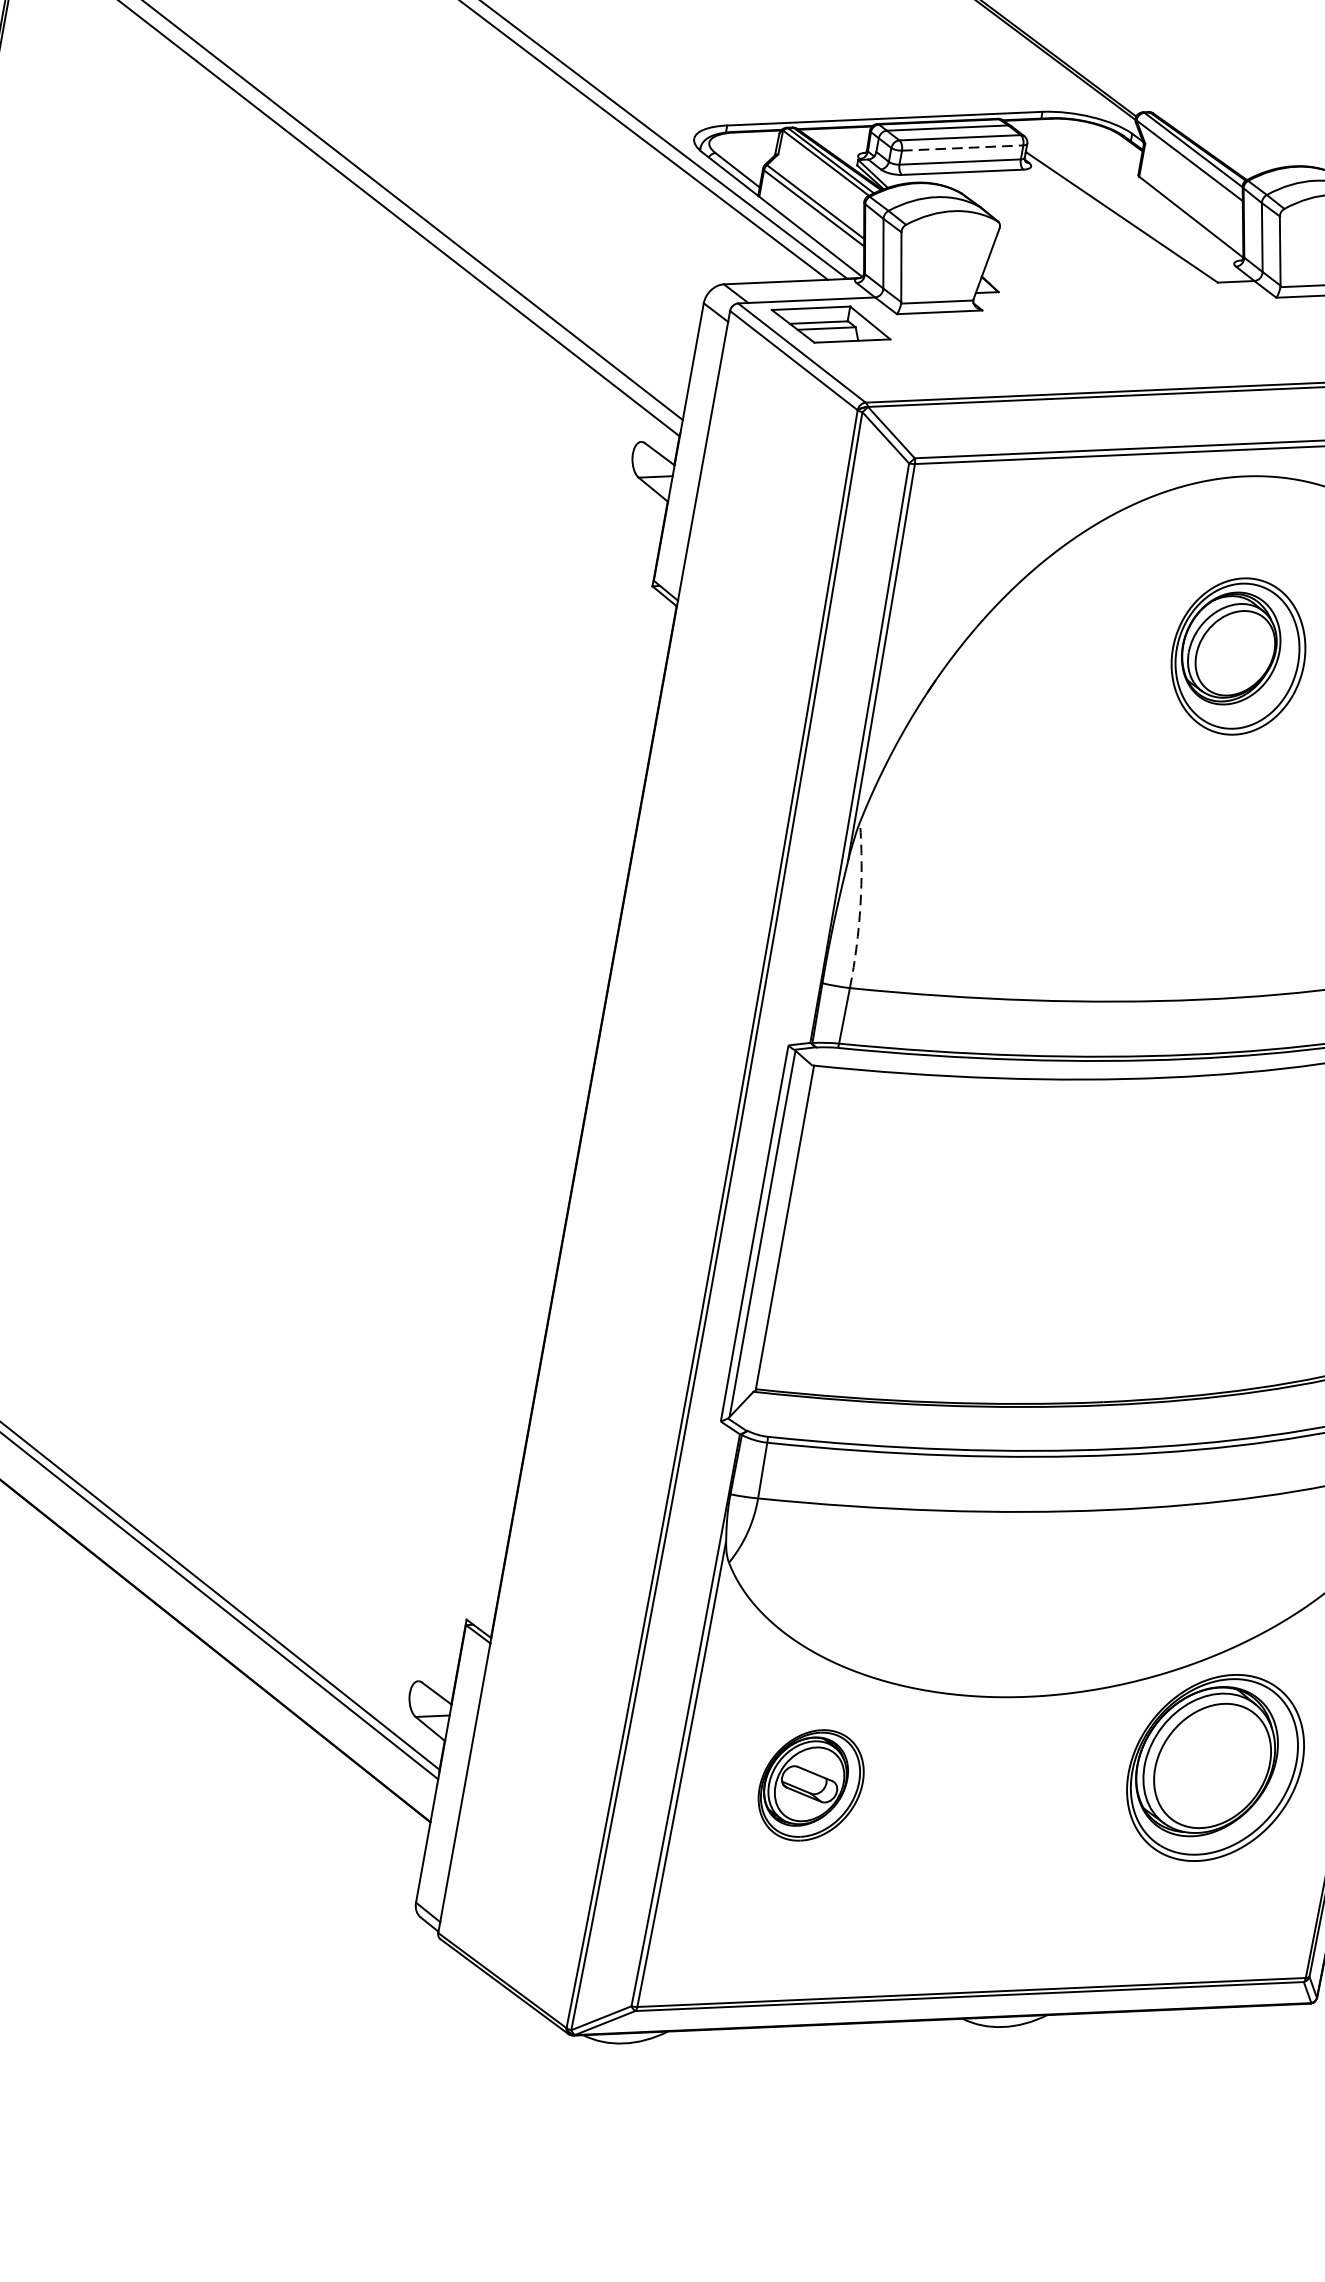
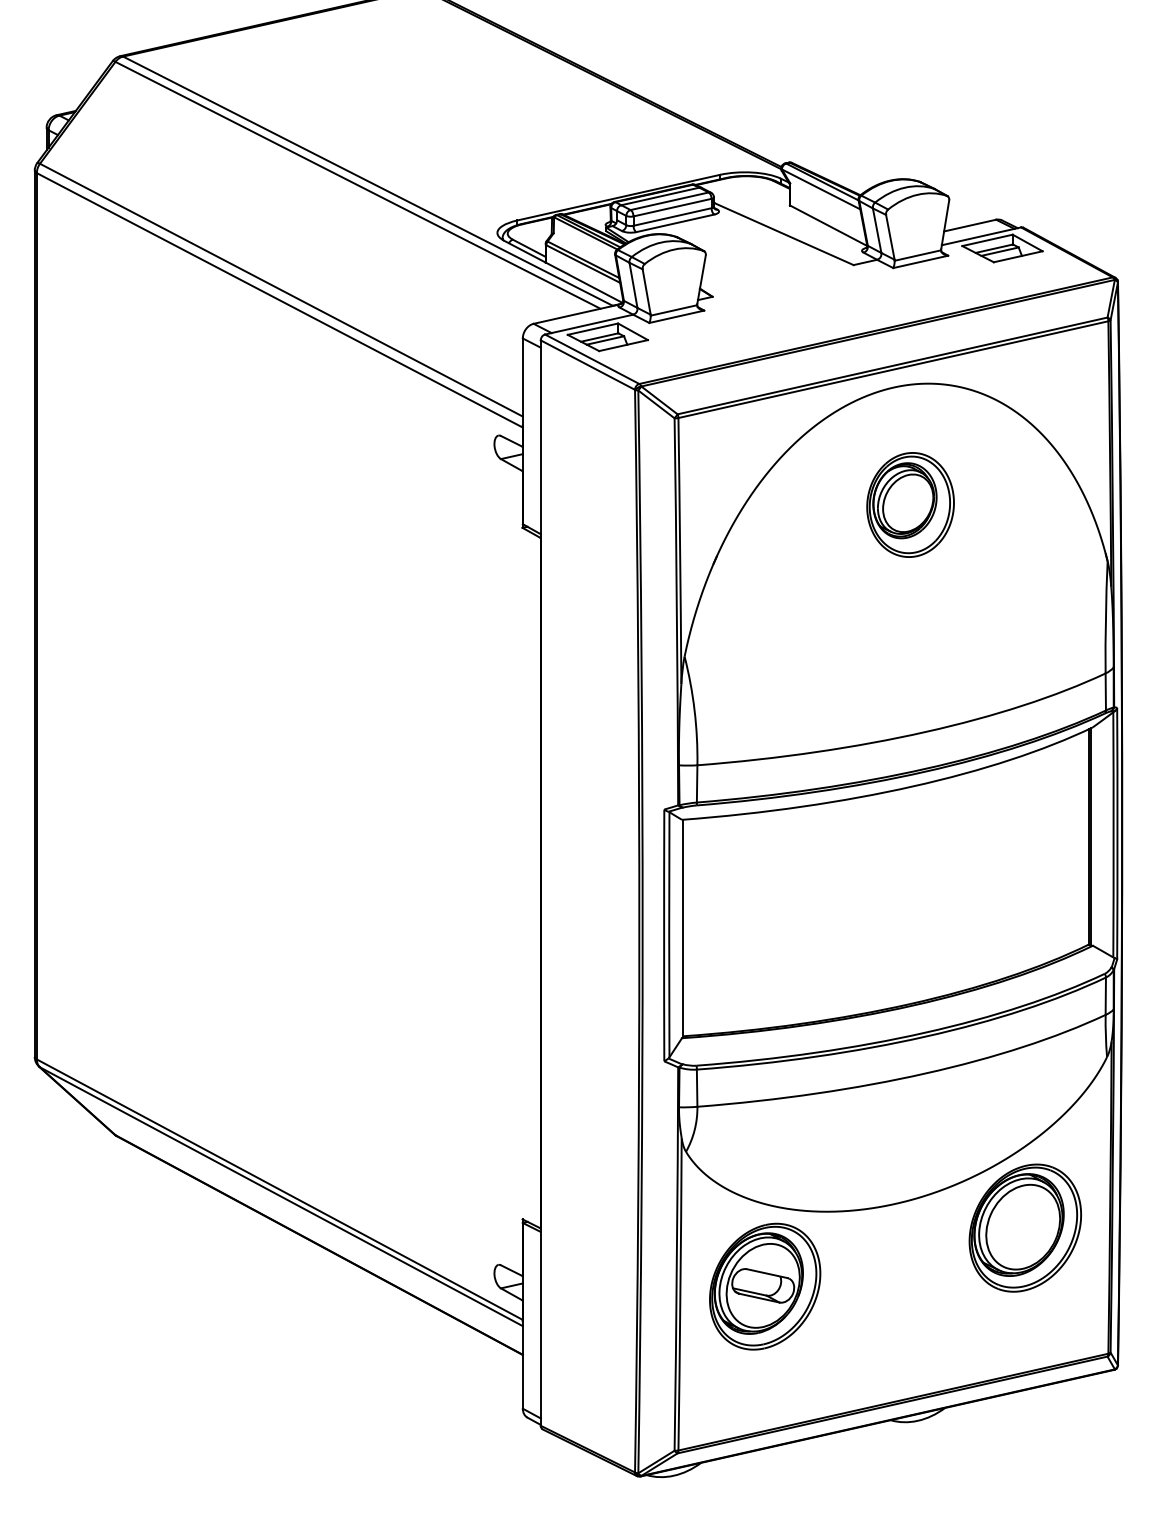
line: (964, 148) -> (673, 207), dashed -> solid
arc: (860, 905) -> (694, 710), dashed -> solid
part: (811, 1785) -> (765, 1286), size x1.67

